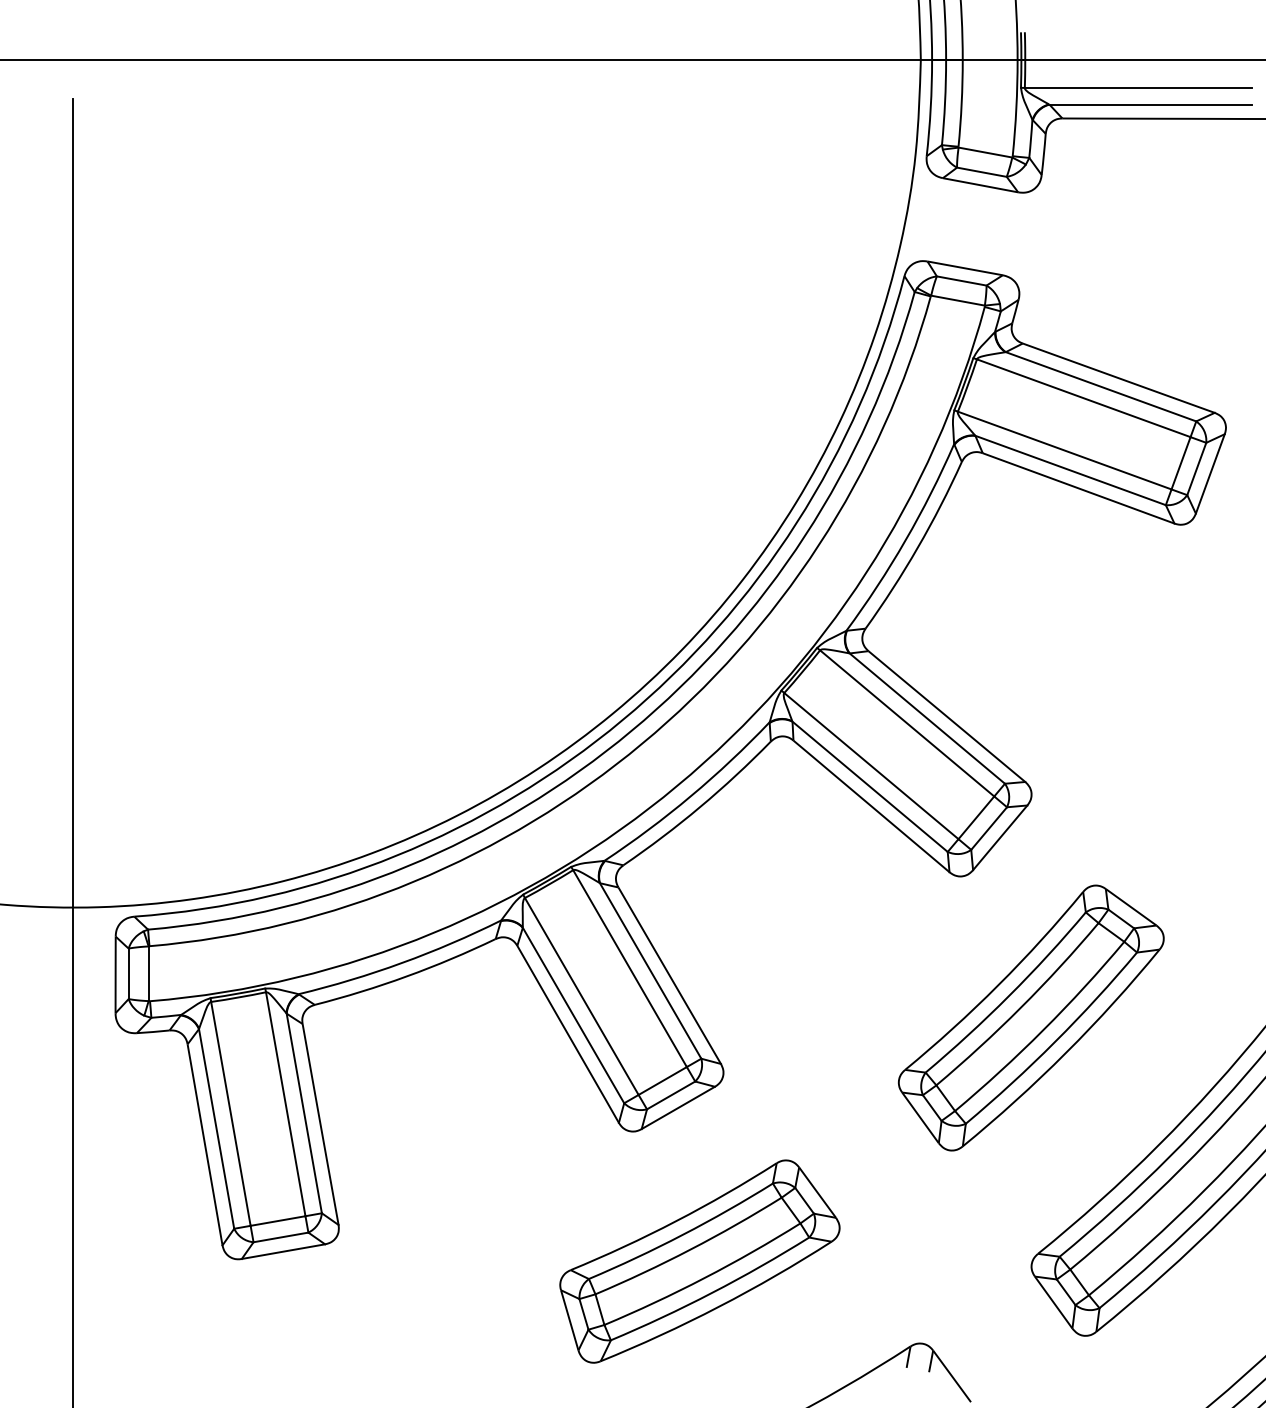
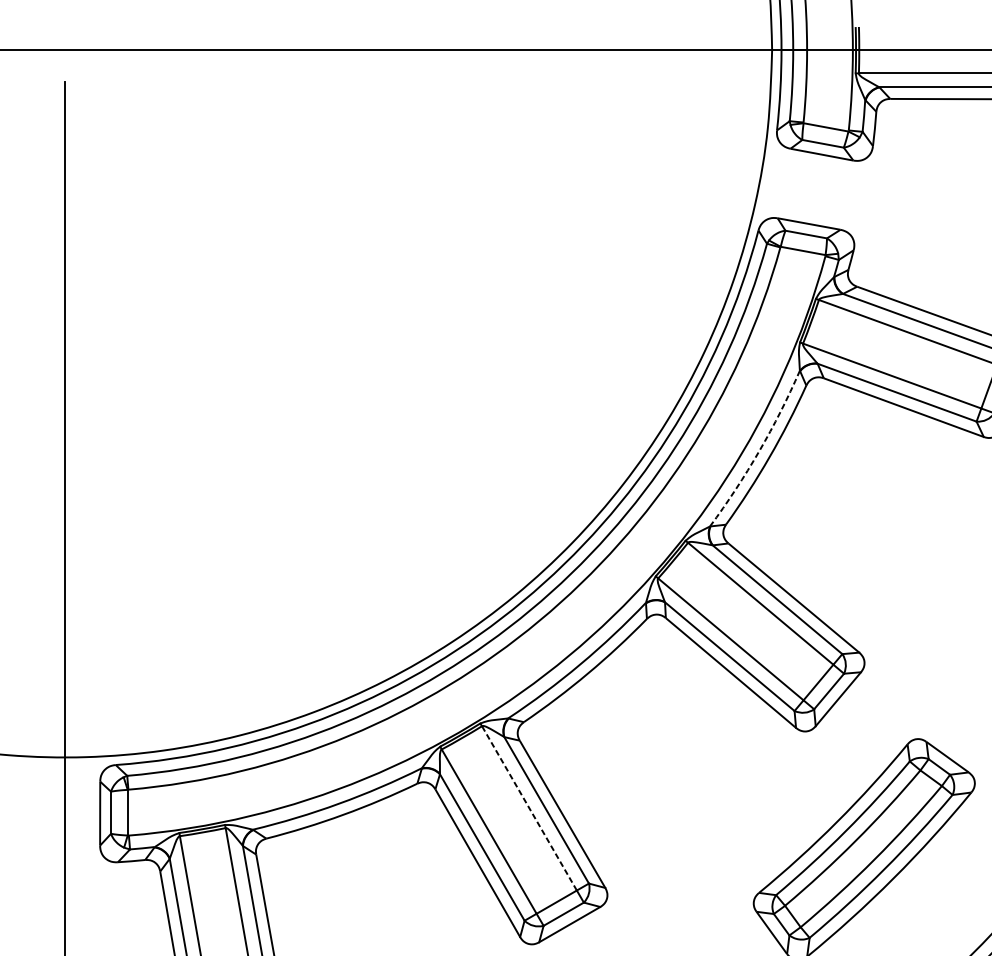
arc: (905, 540) -> (759, 451), solid -> dashed
line: (630, 968) -> (529, 808), solid -> dashed

